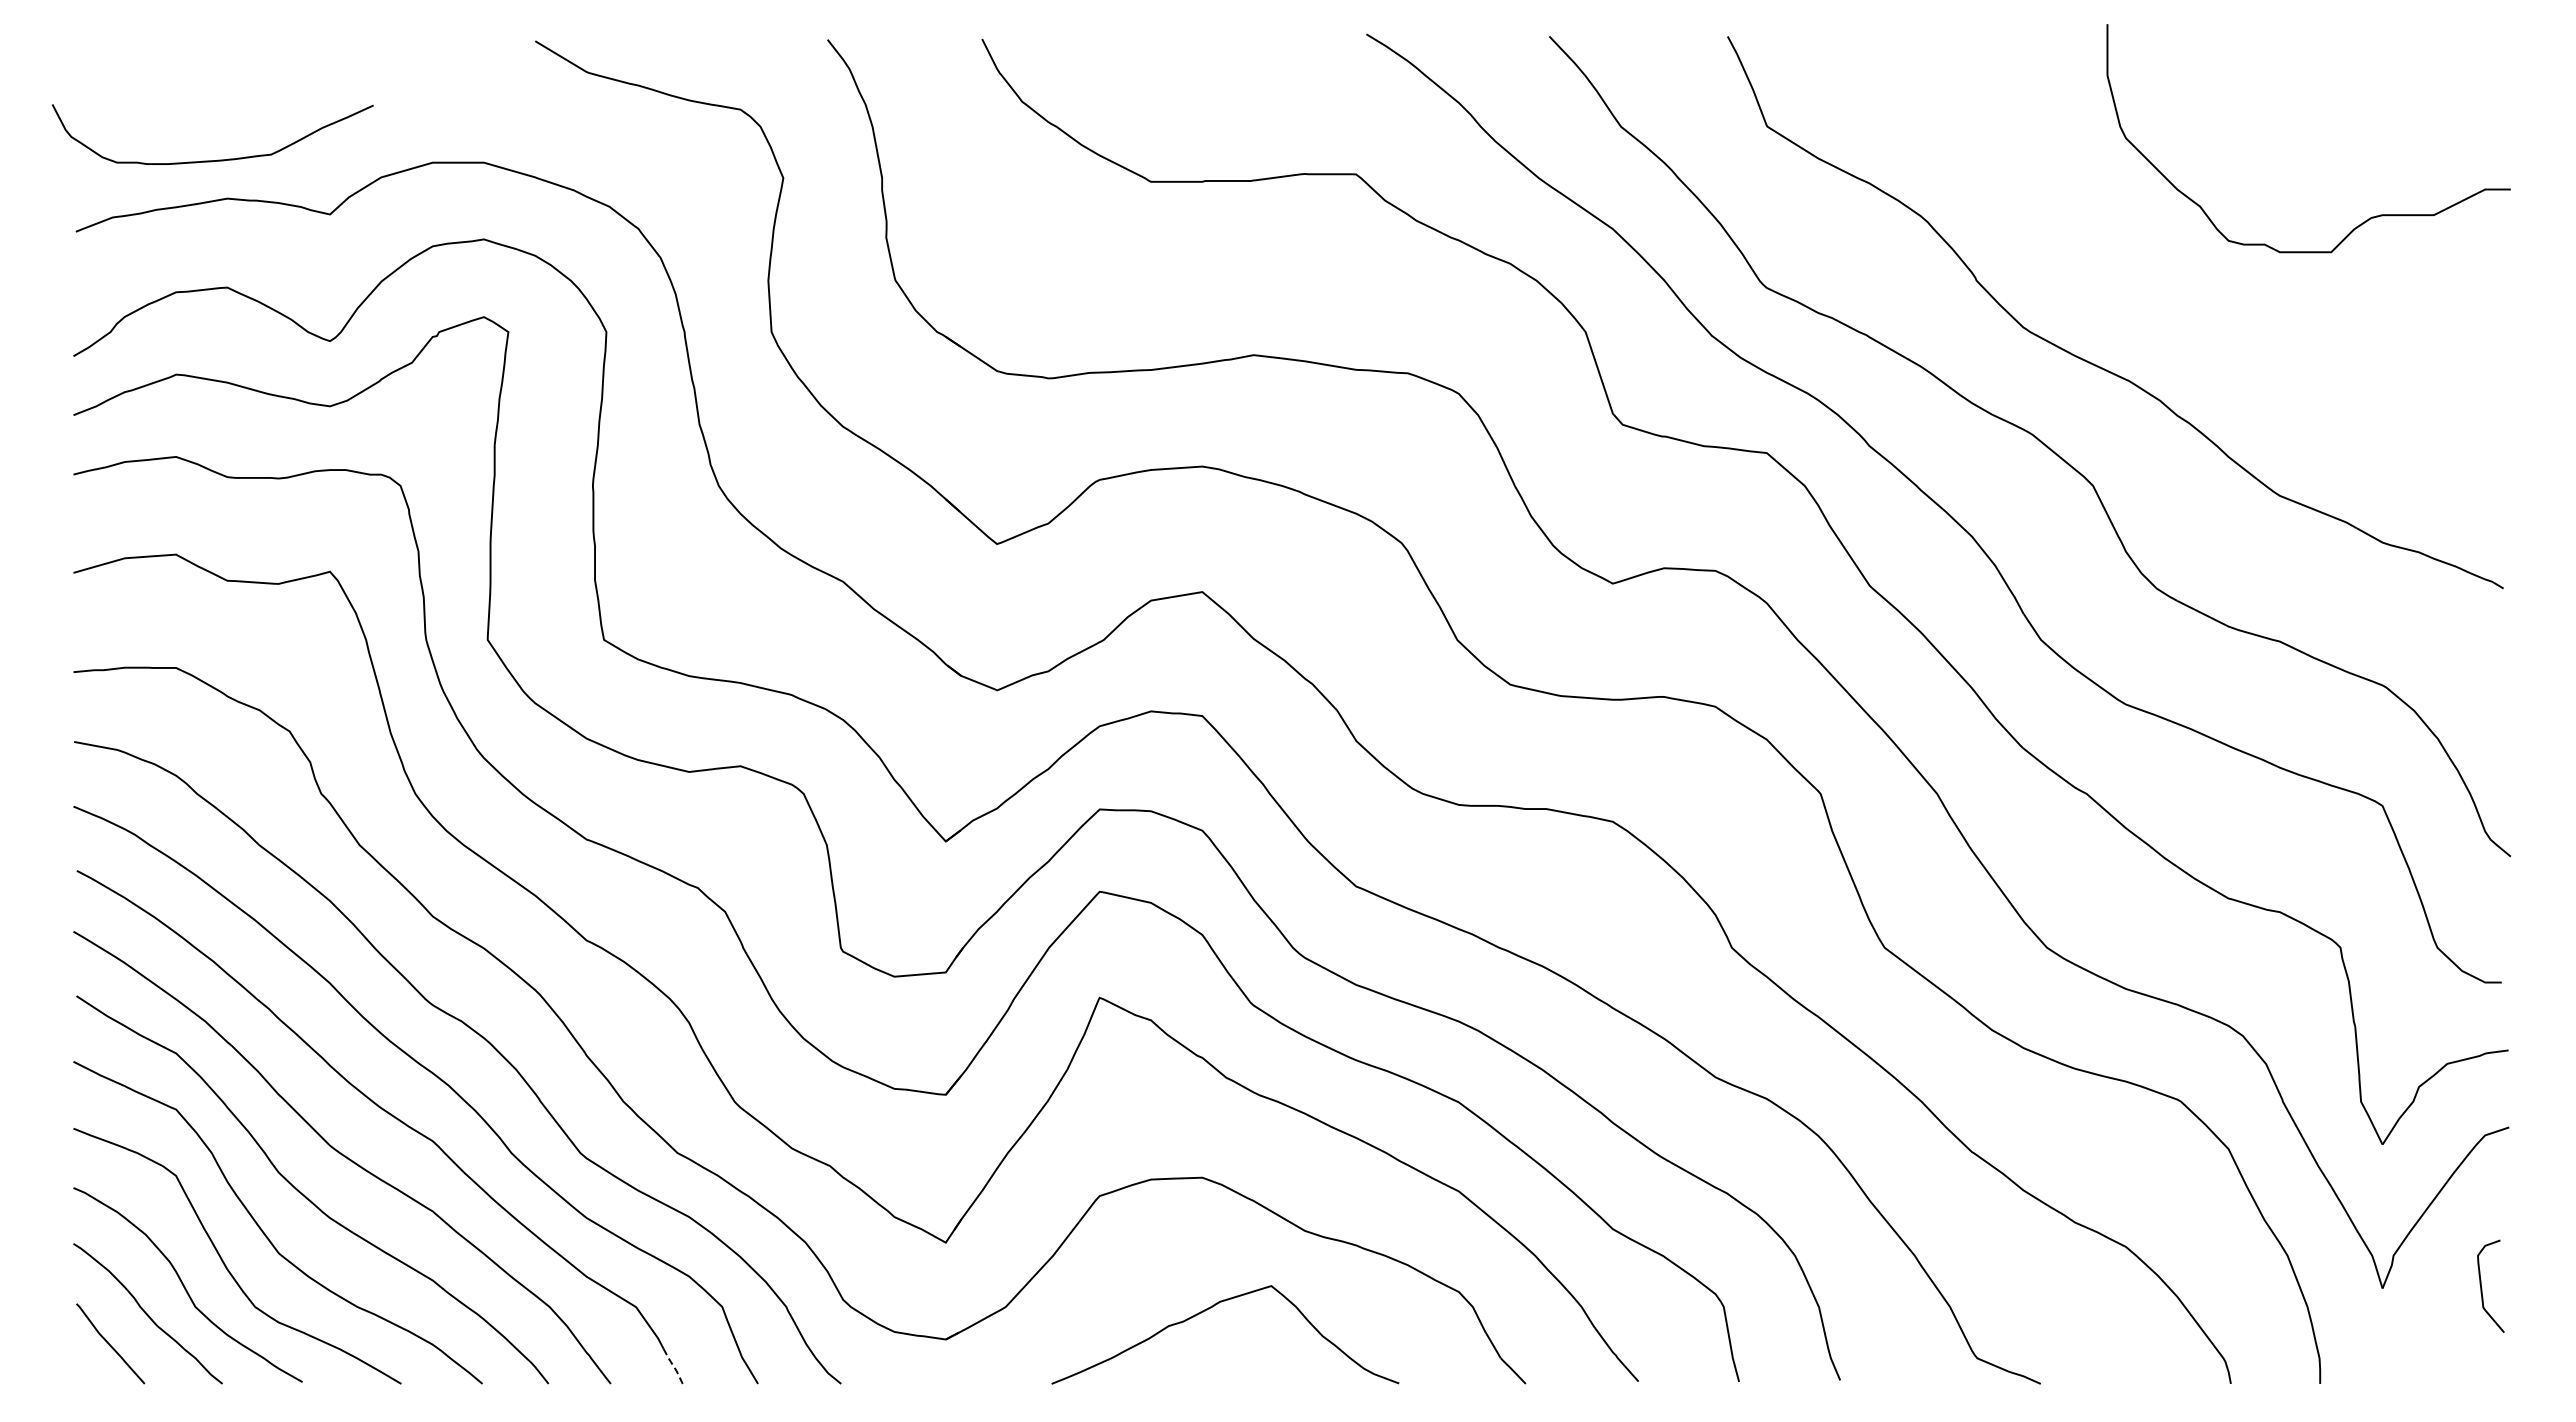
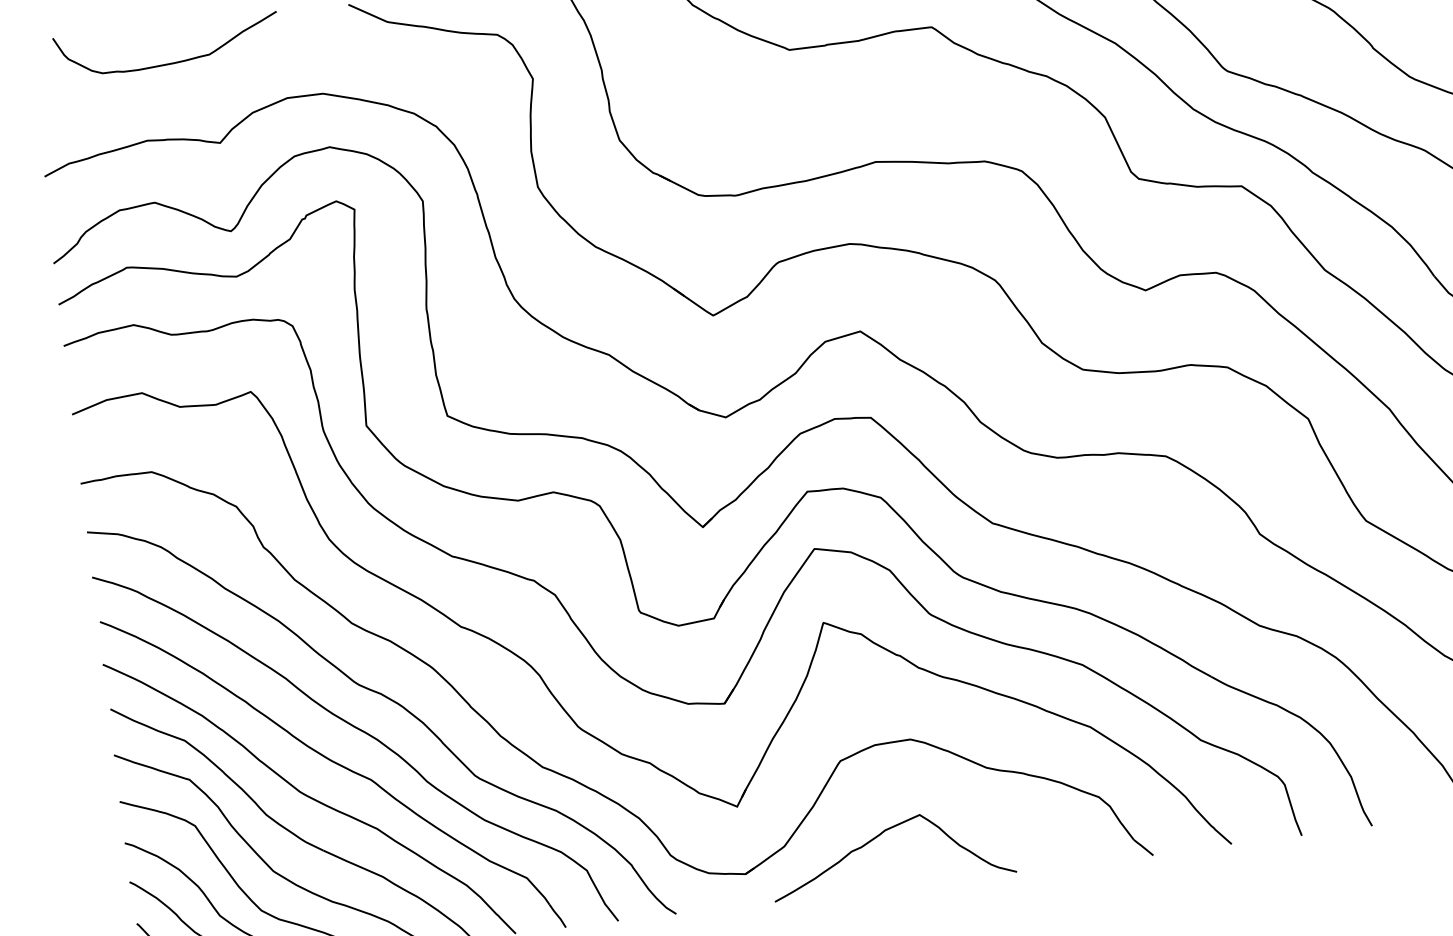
curve: (217, 159) -> (172, 62), moved
curve: (1211, 1308) -> (879, 835), moved
line: (673, 1365) -> (557, 915), dashed -> solid

